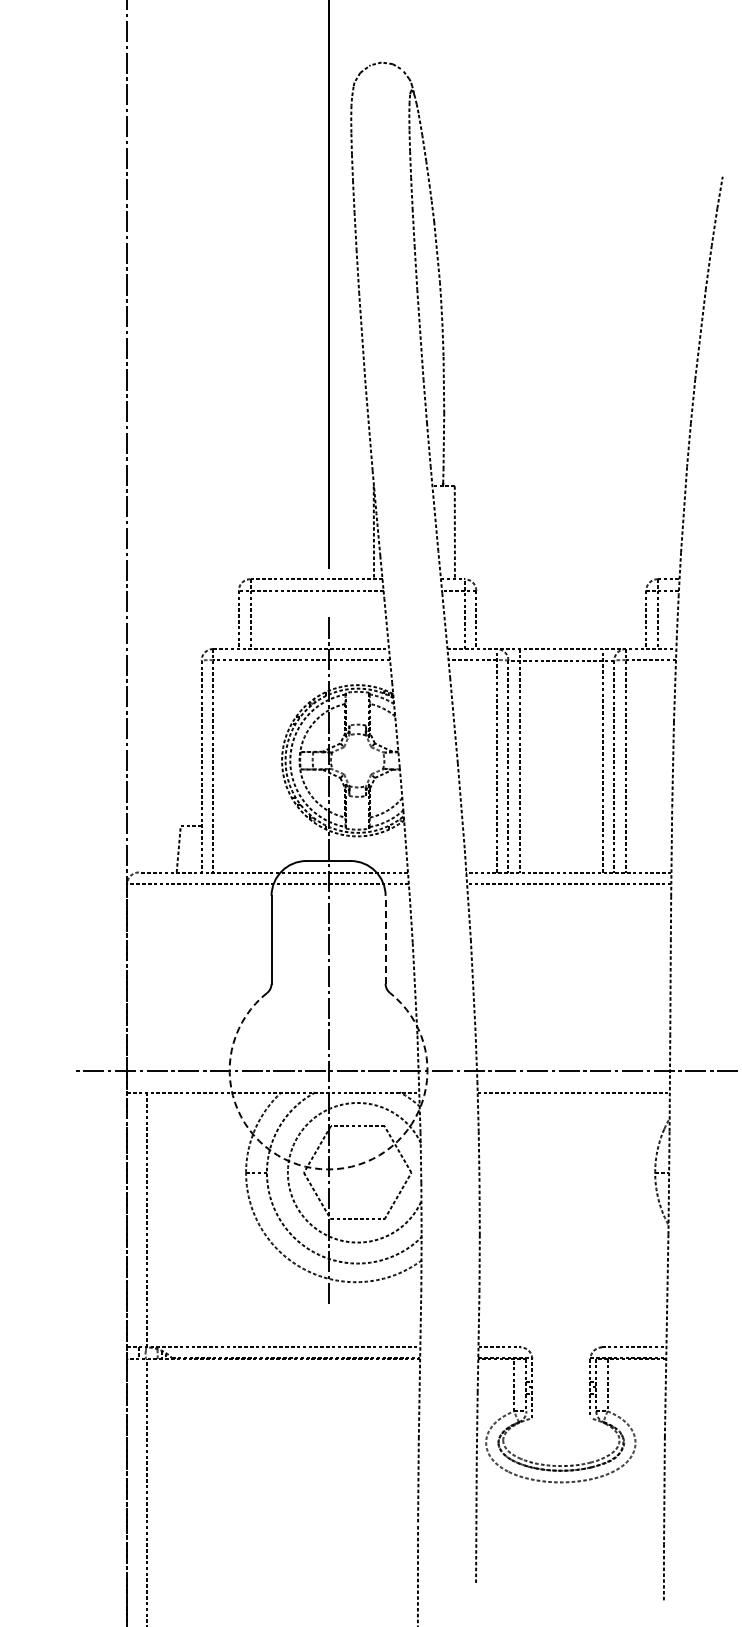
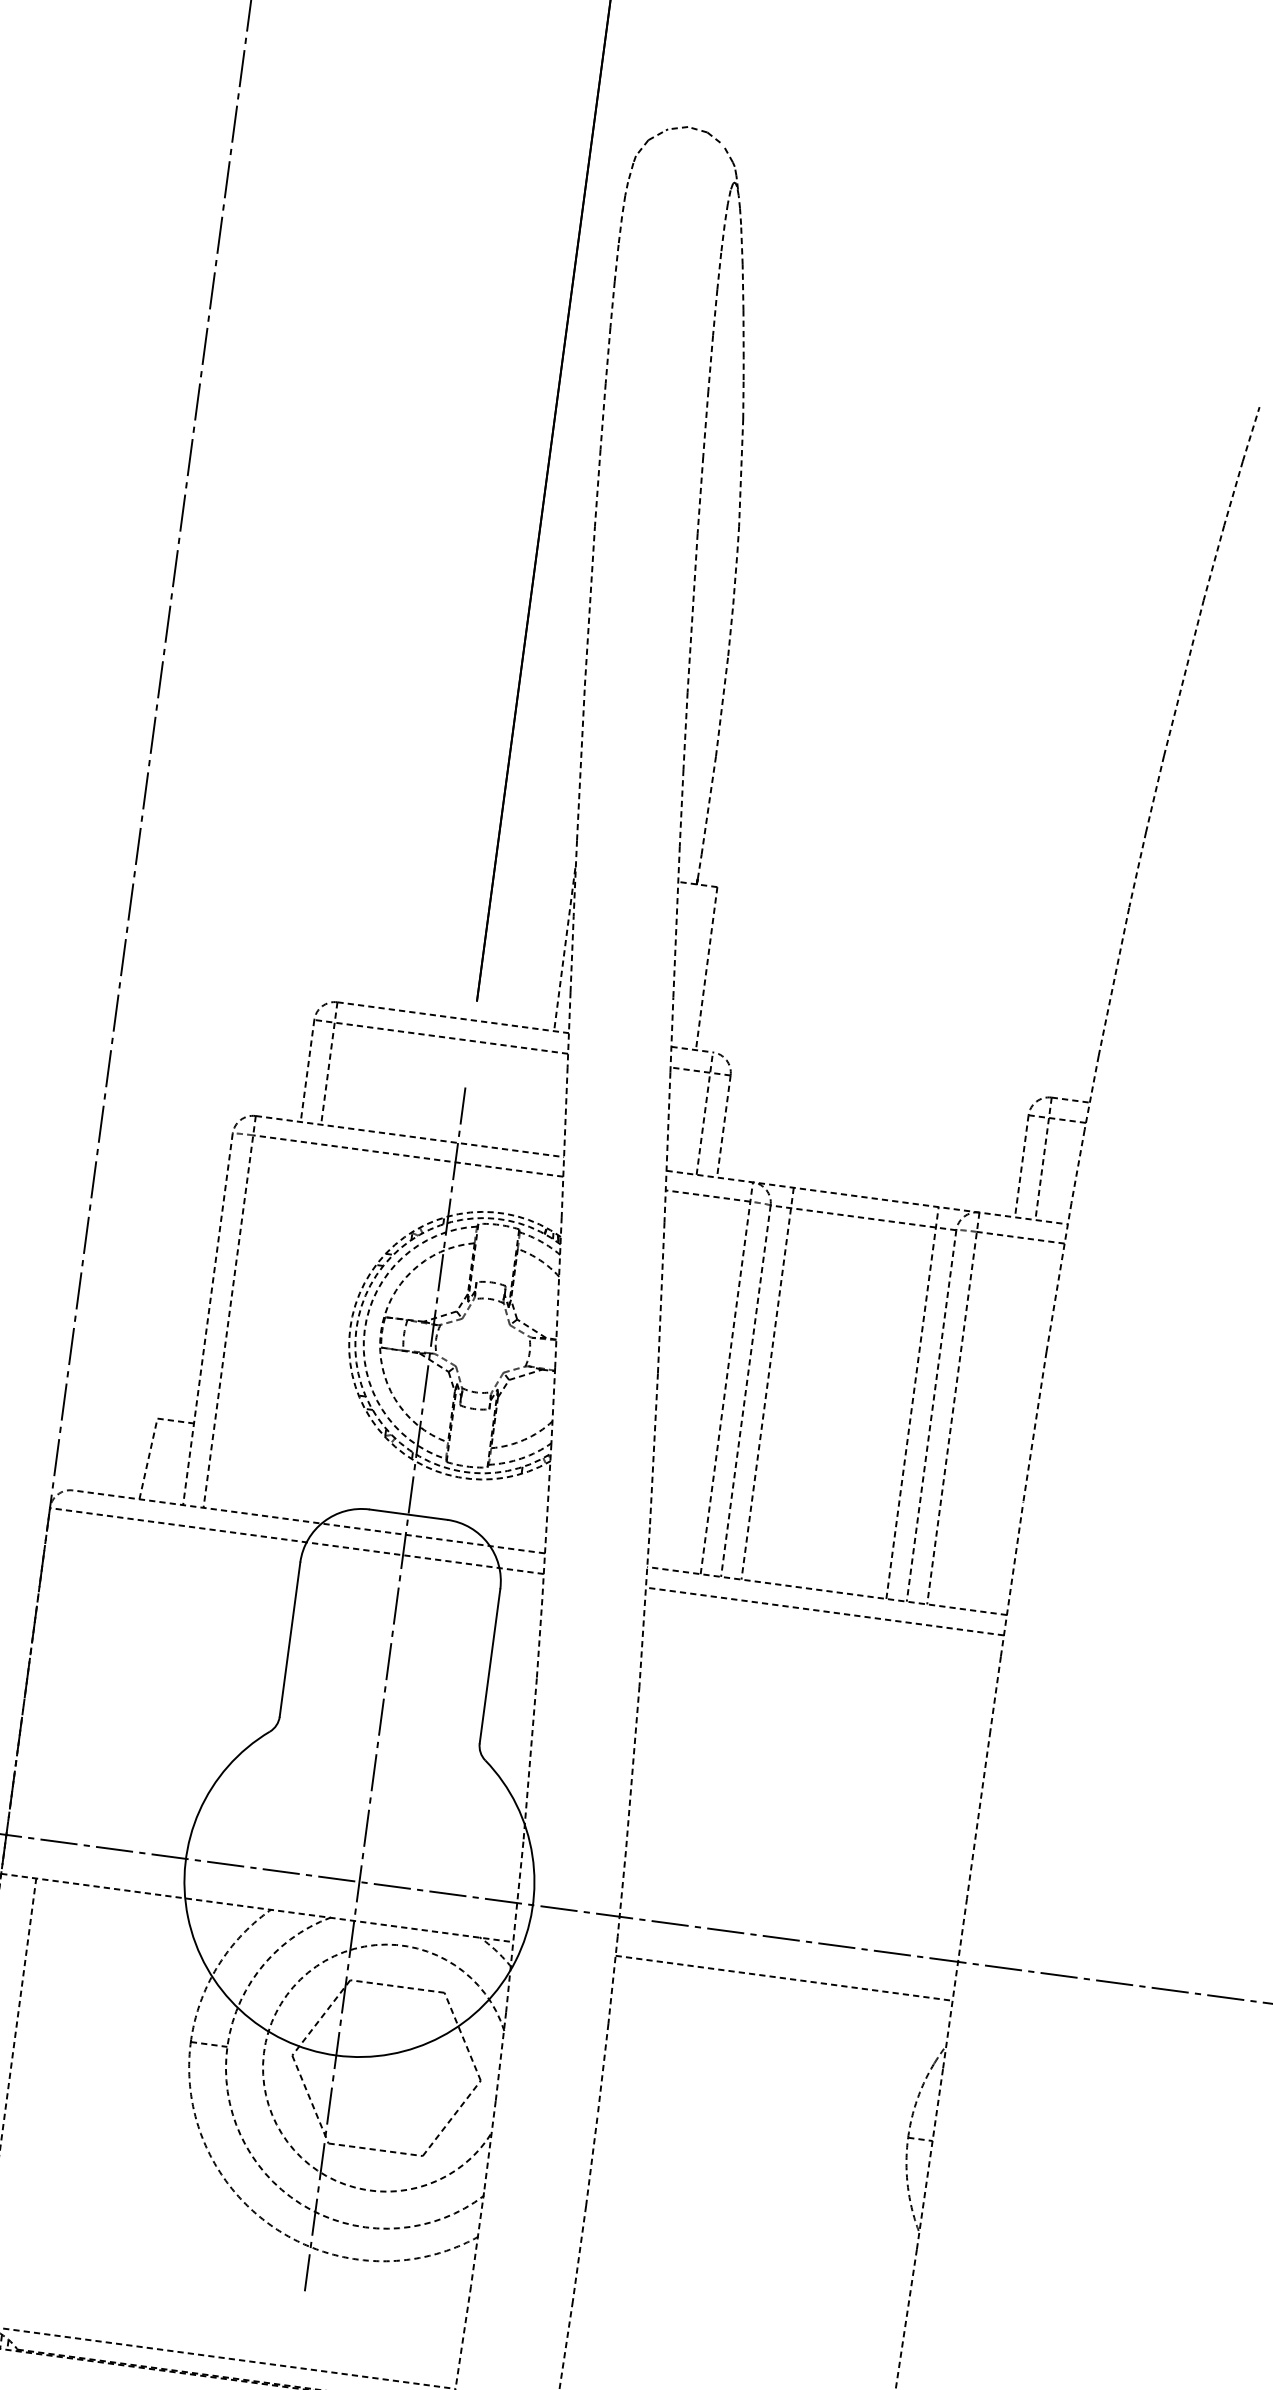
line: (385, 939) -> (489, 1665), dashed -> solid
arc: (328, 1169) -> (336, 2055), dashed -> solid

